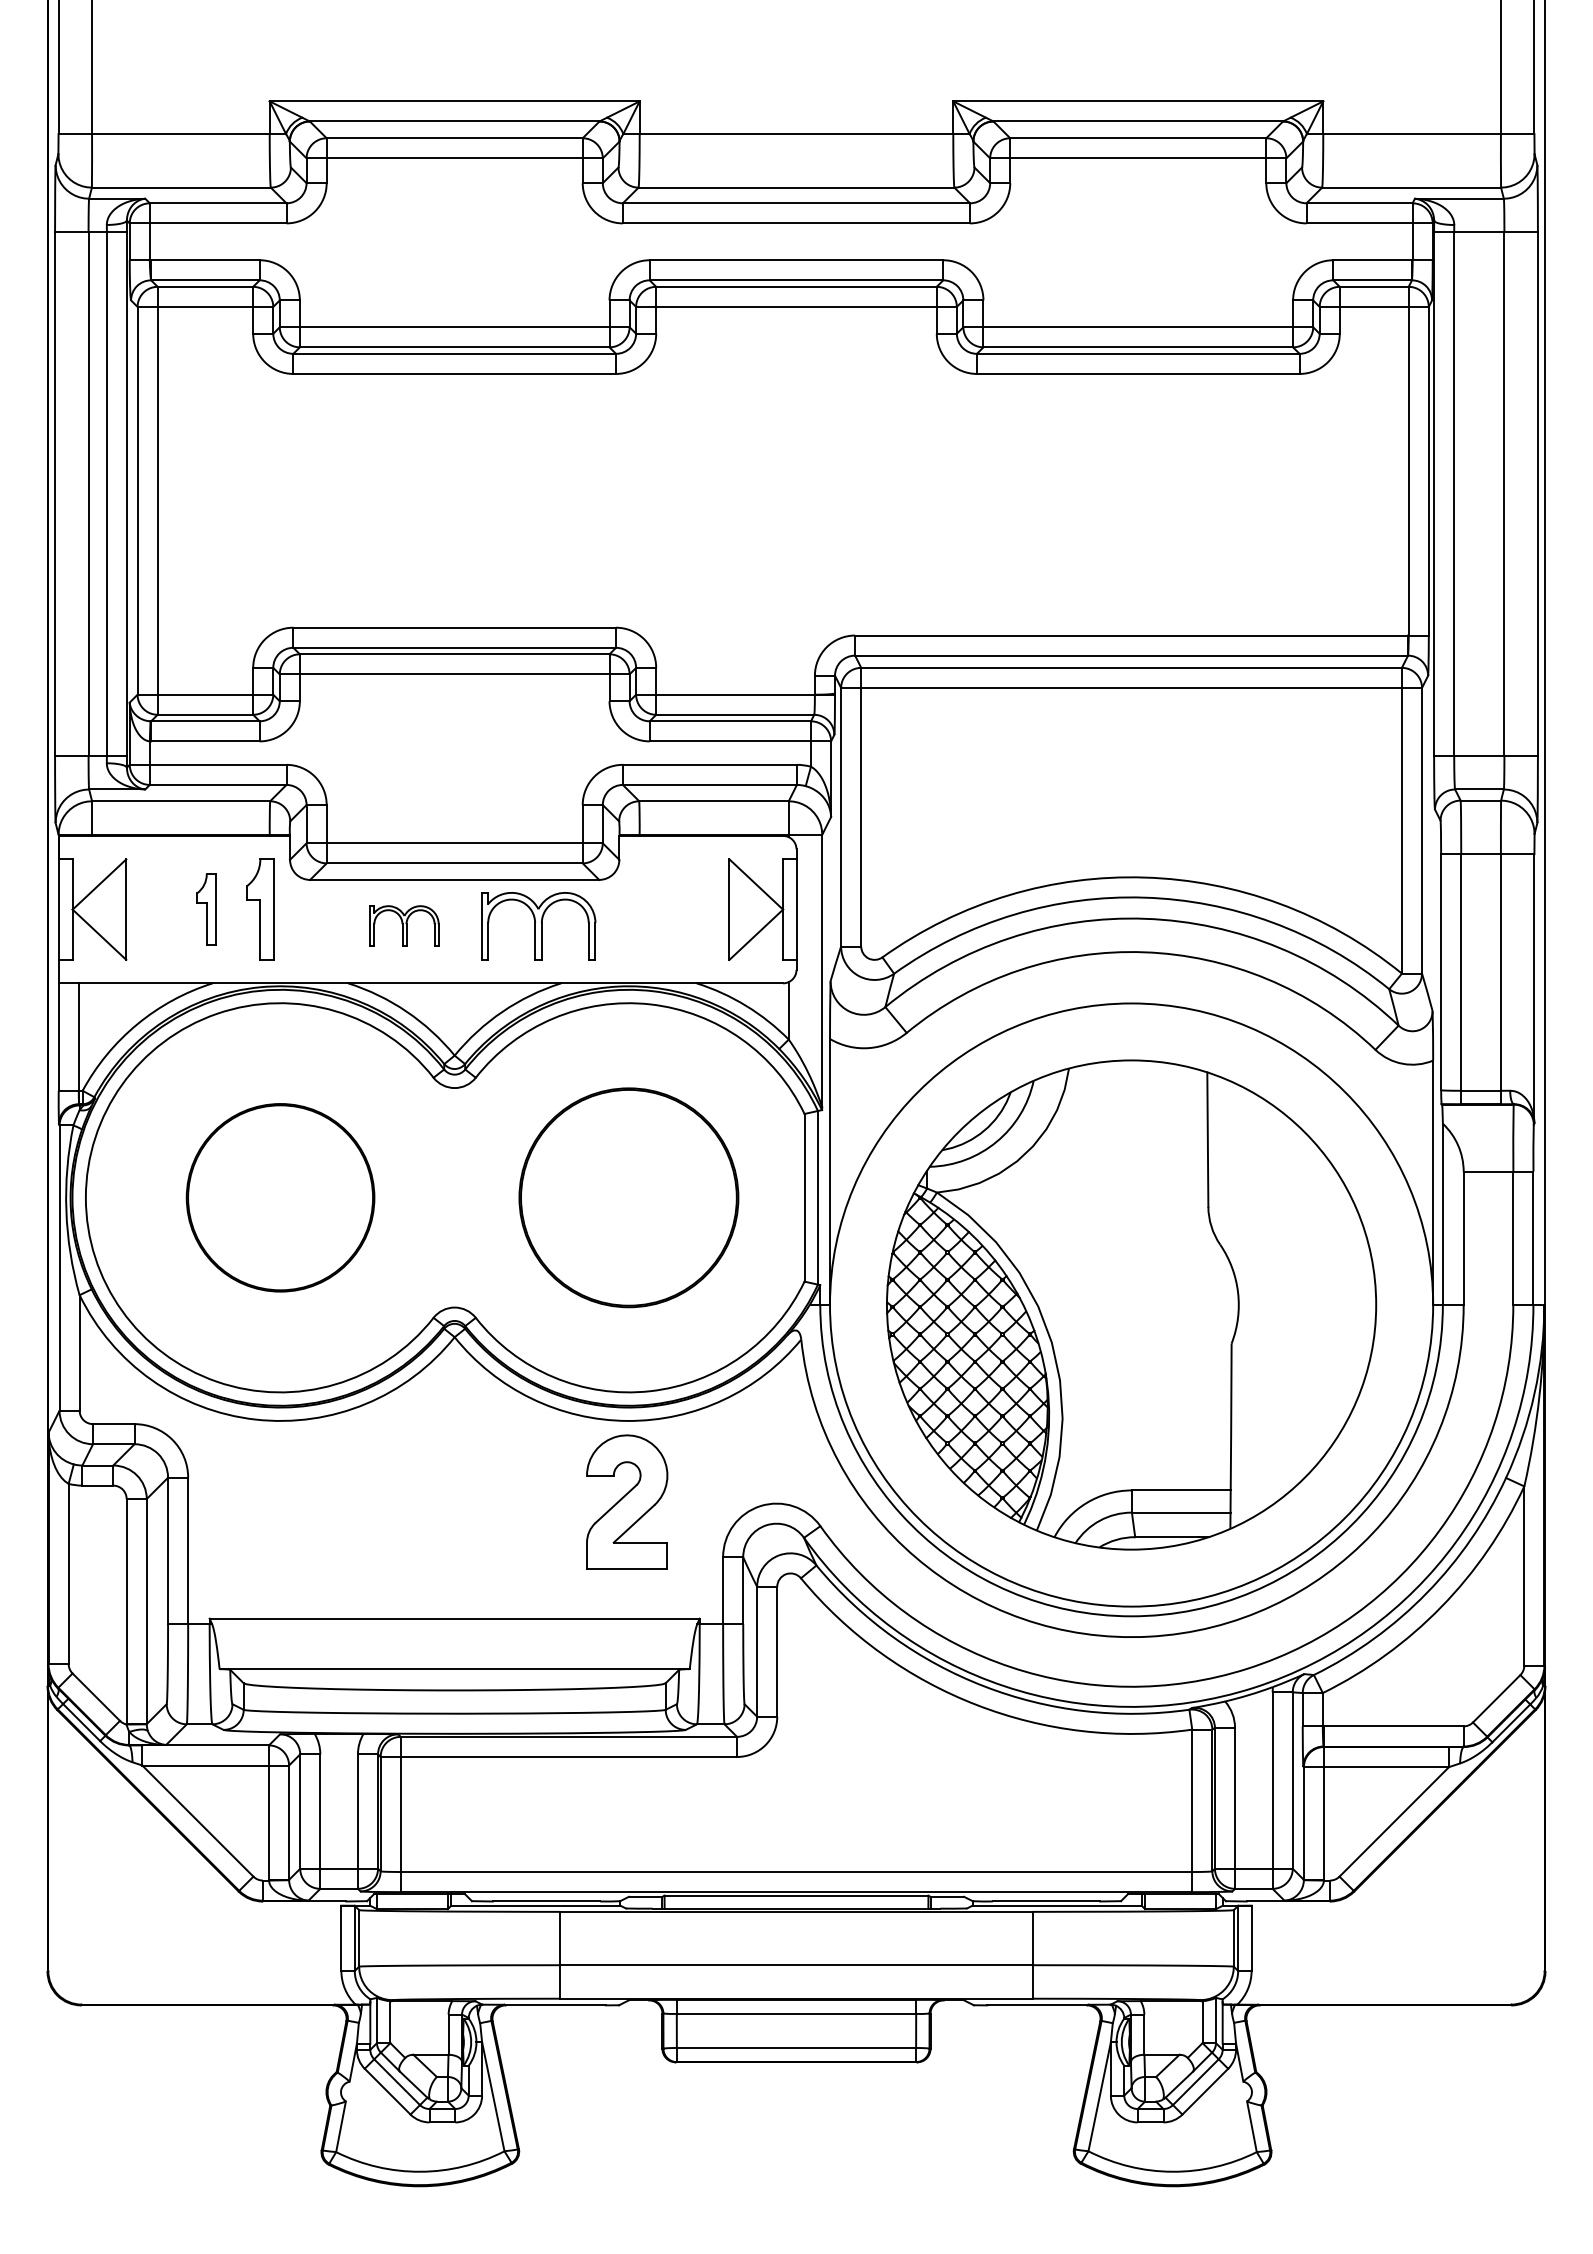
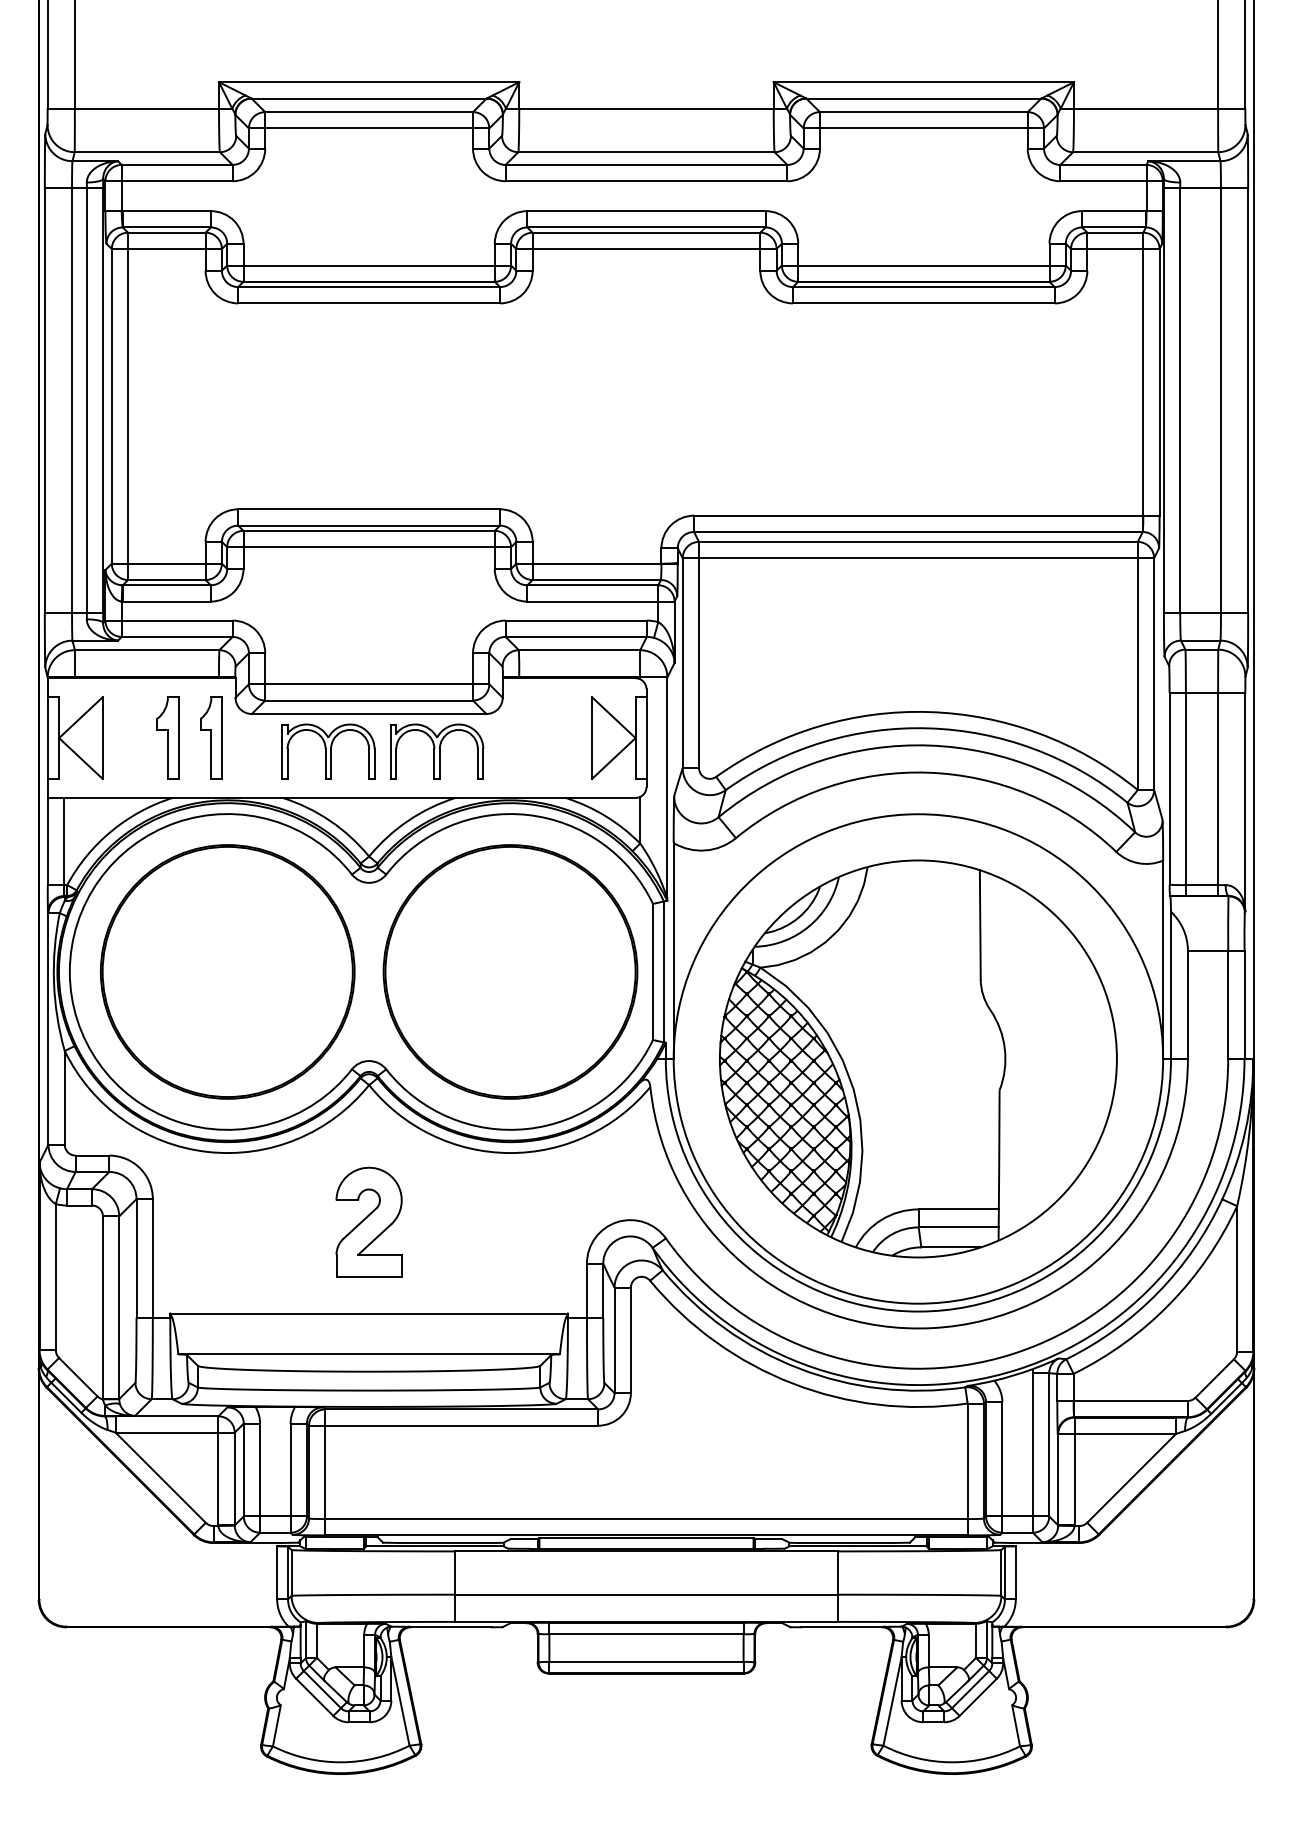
part: (206, 908) -> (167, 737), size x1.43
part: (404, 926) -> (328, 751), size x1.67
part: (280, 1197) -> (227, 971), size x1.67
part: (628, 1197) -> (510, 971), size x1.43
part: (626, 1501) -> (368, 1221), moved

